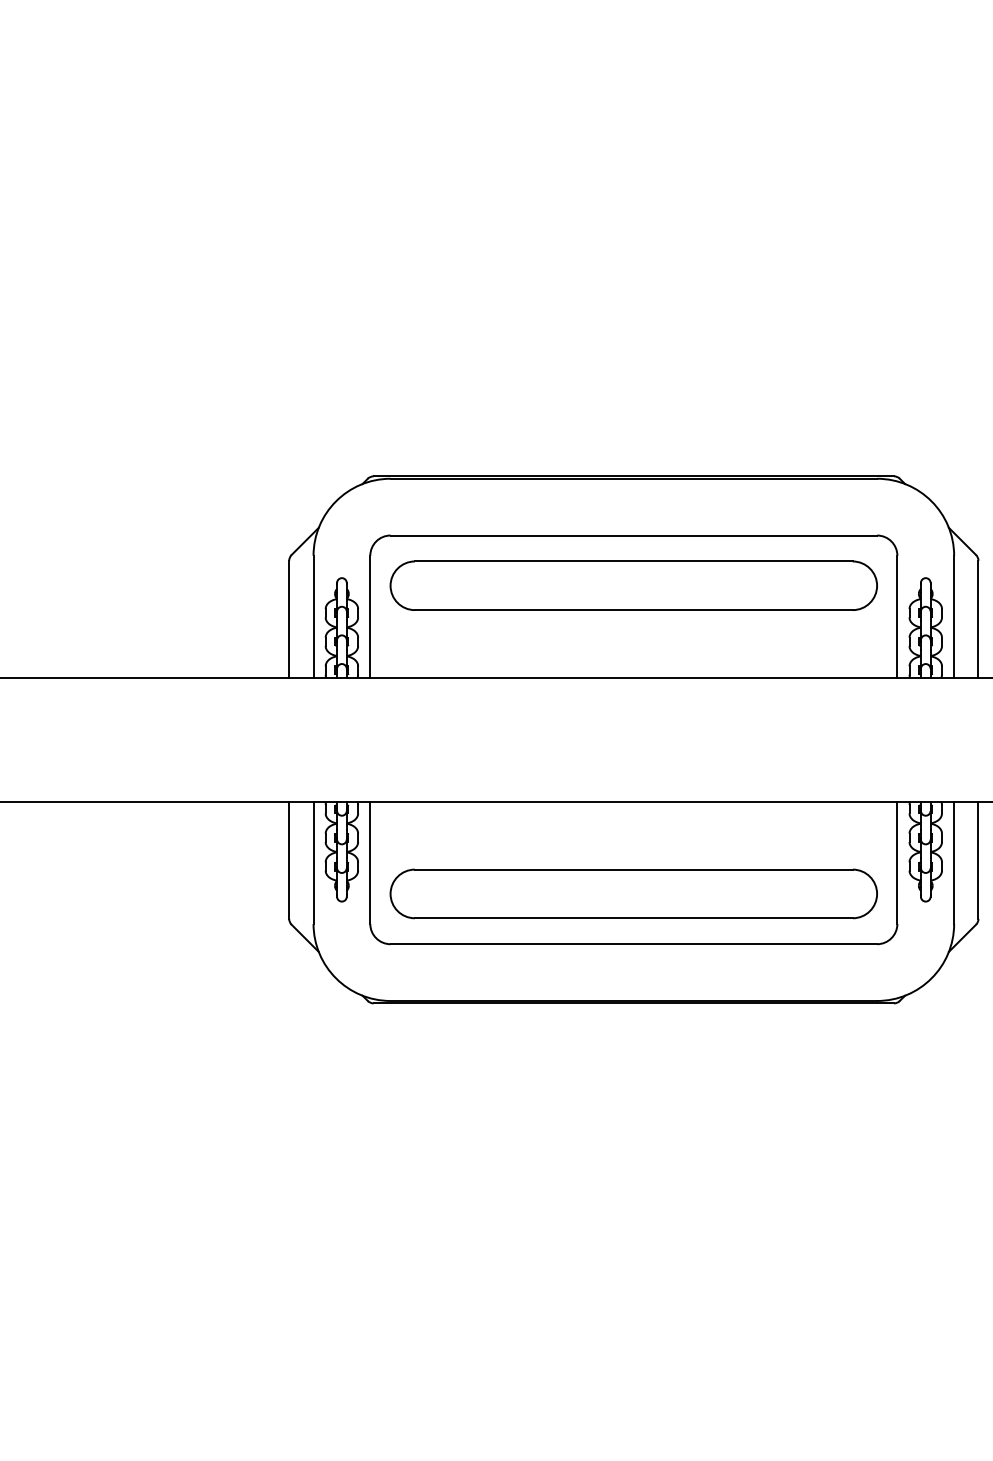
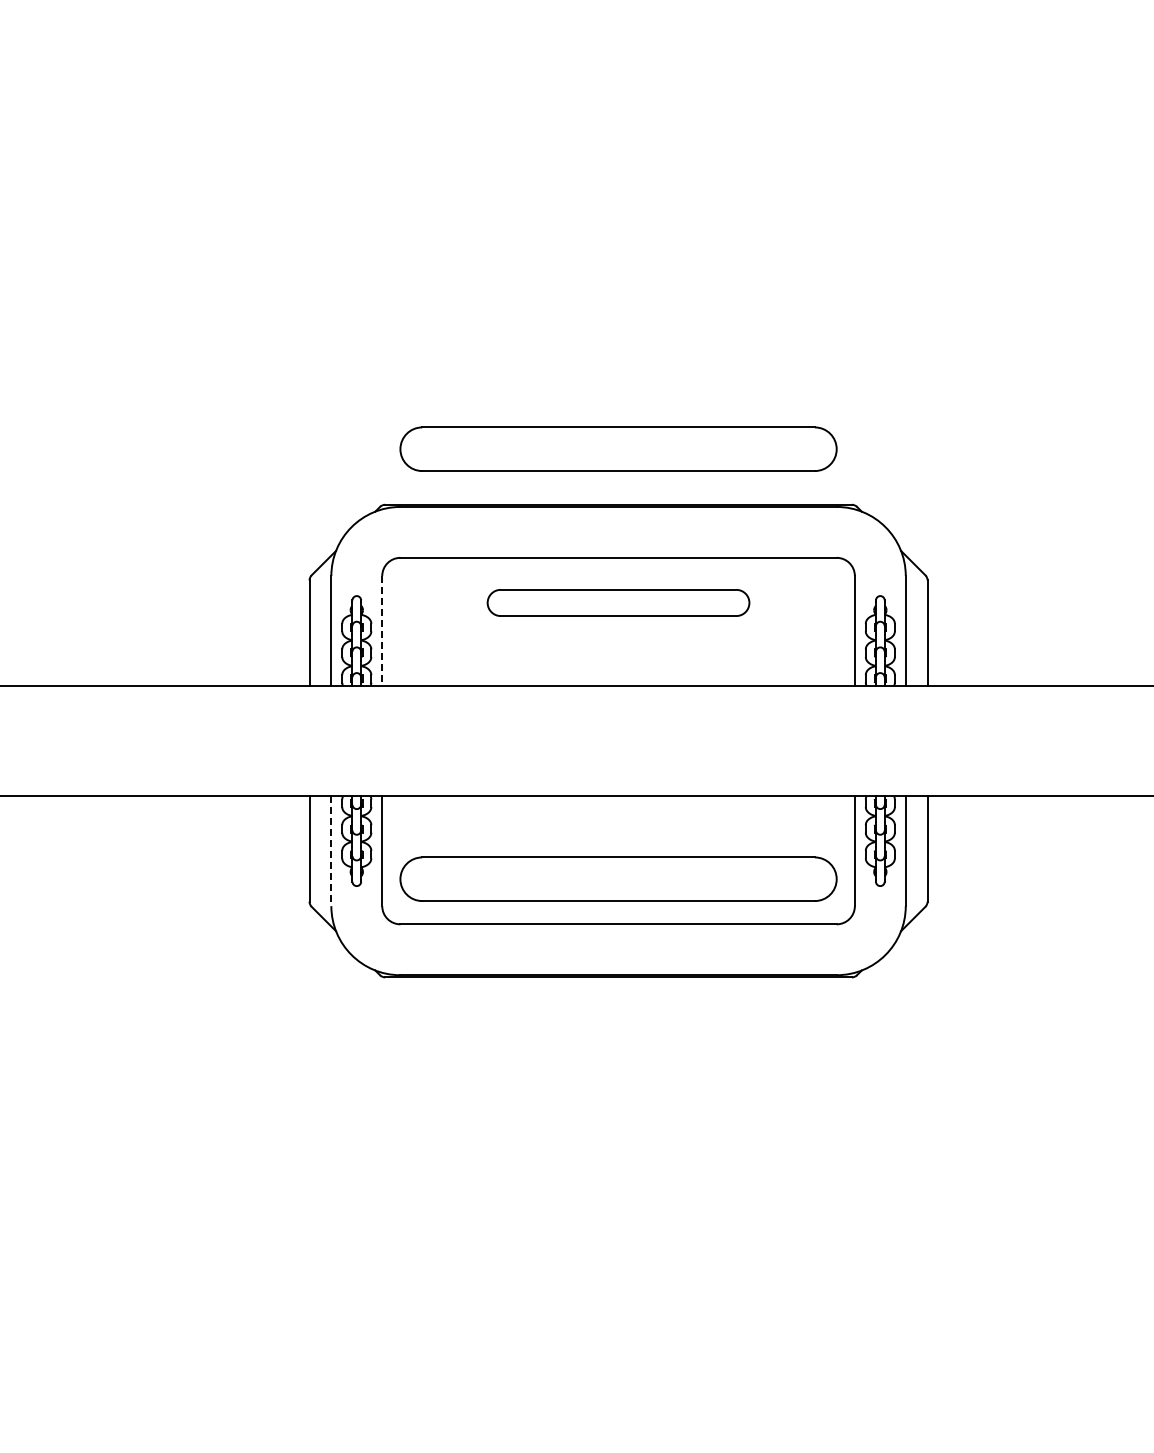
part: (633, 413) -> (618, 448), added
part: (633, 585) -> (618, 602), size x0.6
line: (370, 616) -> (382, 630), solid -> dashed
line: (313, 863) -> (331, 851), solid -> dashed

